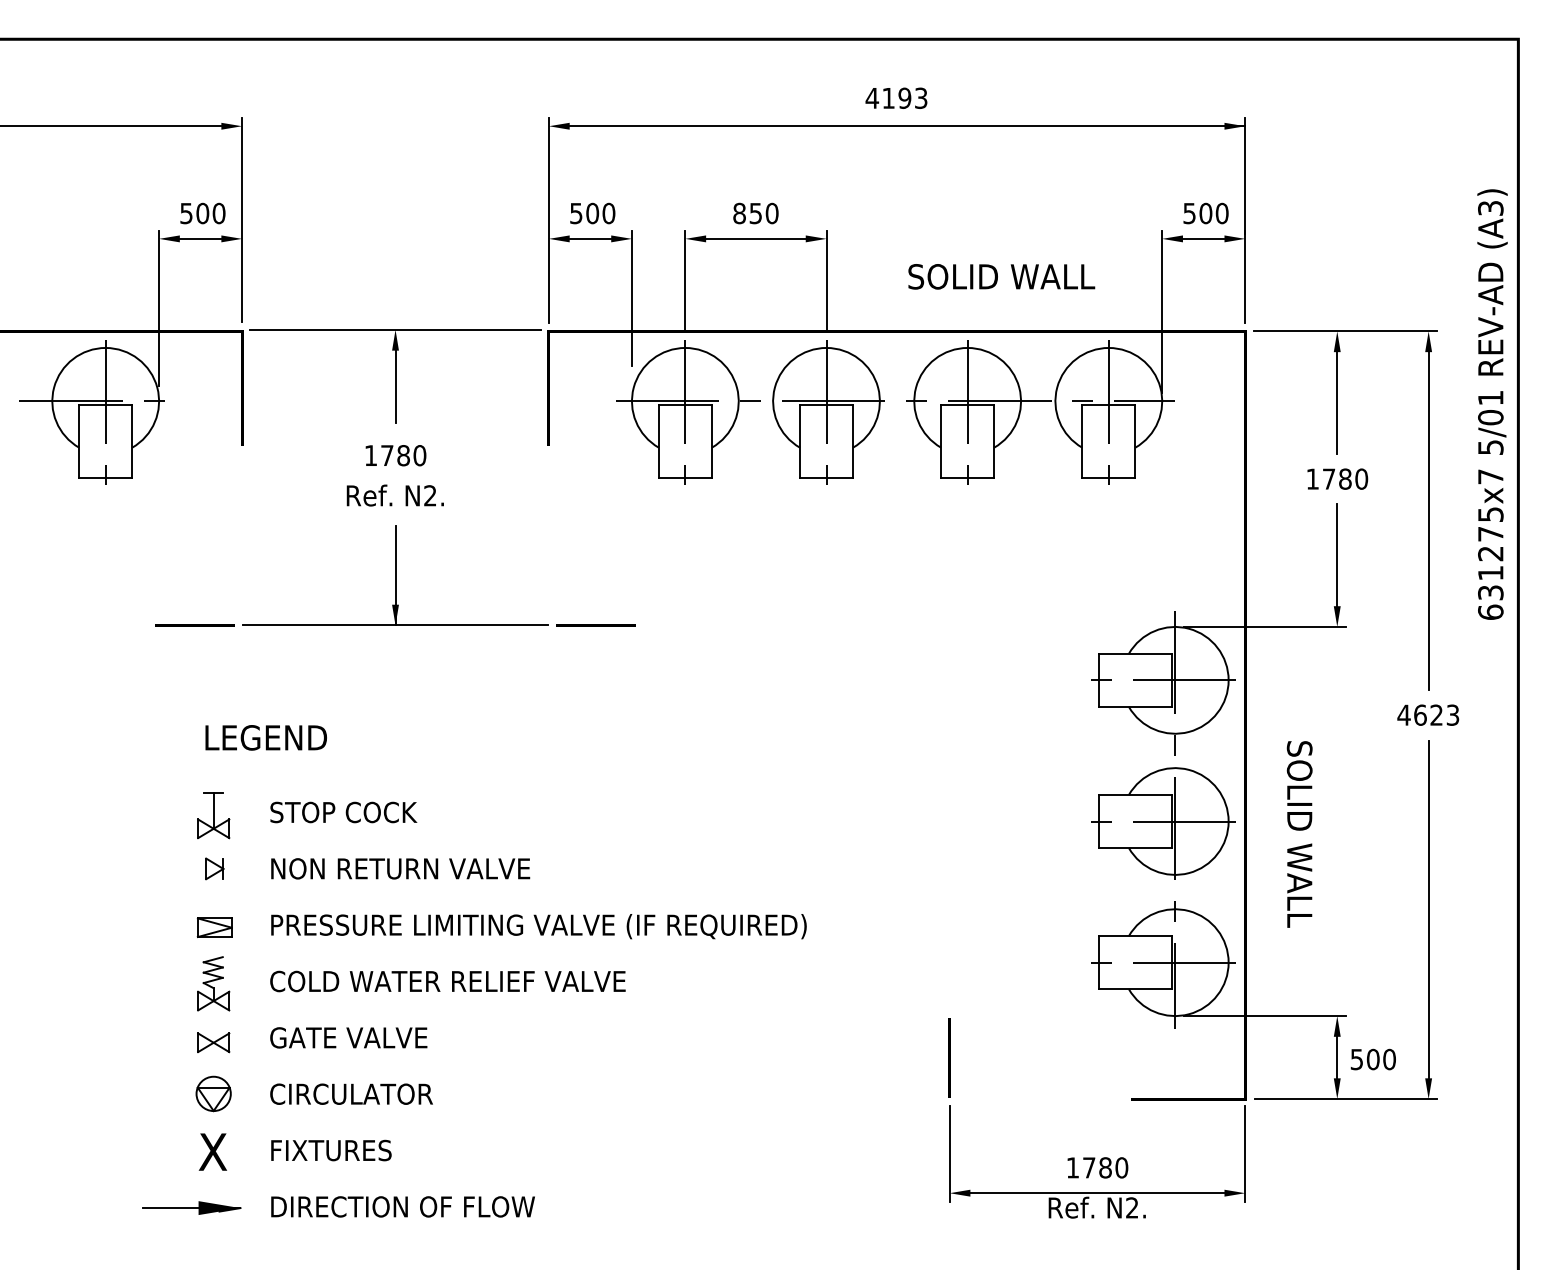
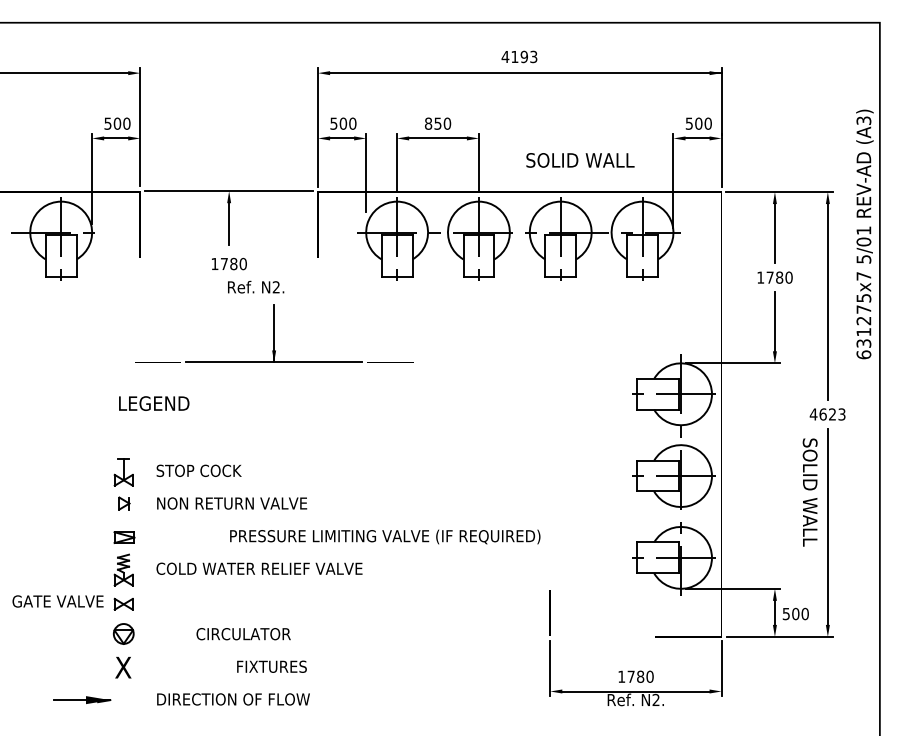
text: (396, 494) -> (256, 286), moved
part: (396, 575) -> (274, 333), moved
text: (266, 737) -> (154, 403), moved
text: (1298, 834) -> (809, 492), moved
text: (539, 925) -> (385, 536), moved
text: (347, 1037) -> (57, 601), moved
text: (351, 1094) -> (243, 634), moved
text: (330, 1150) -> (271, 666), moved
part: (192, 1207) -> (82, 699), moved

